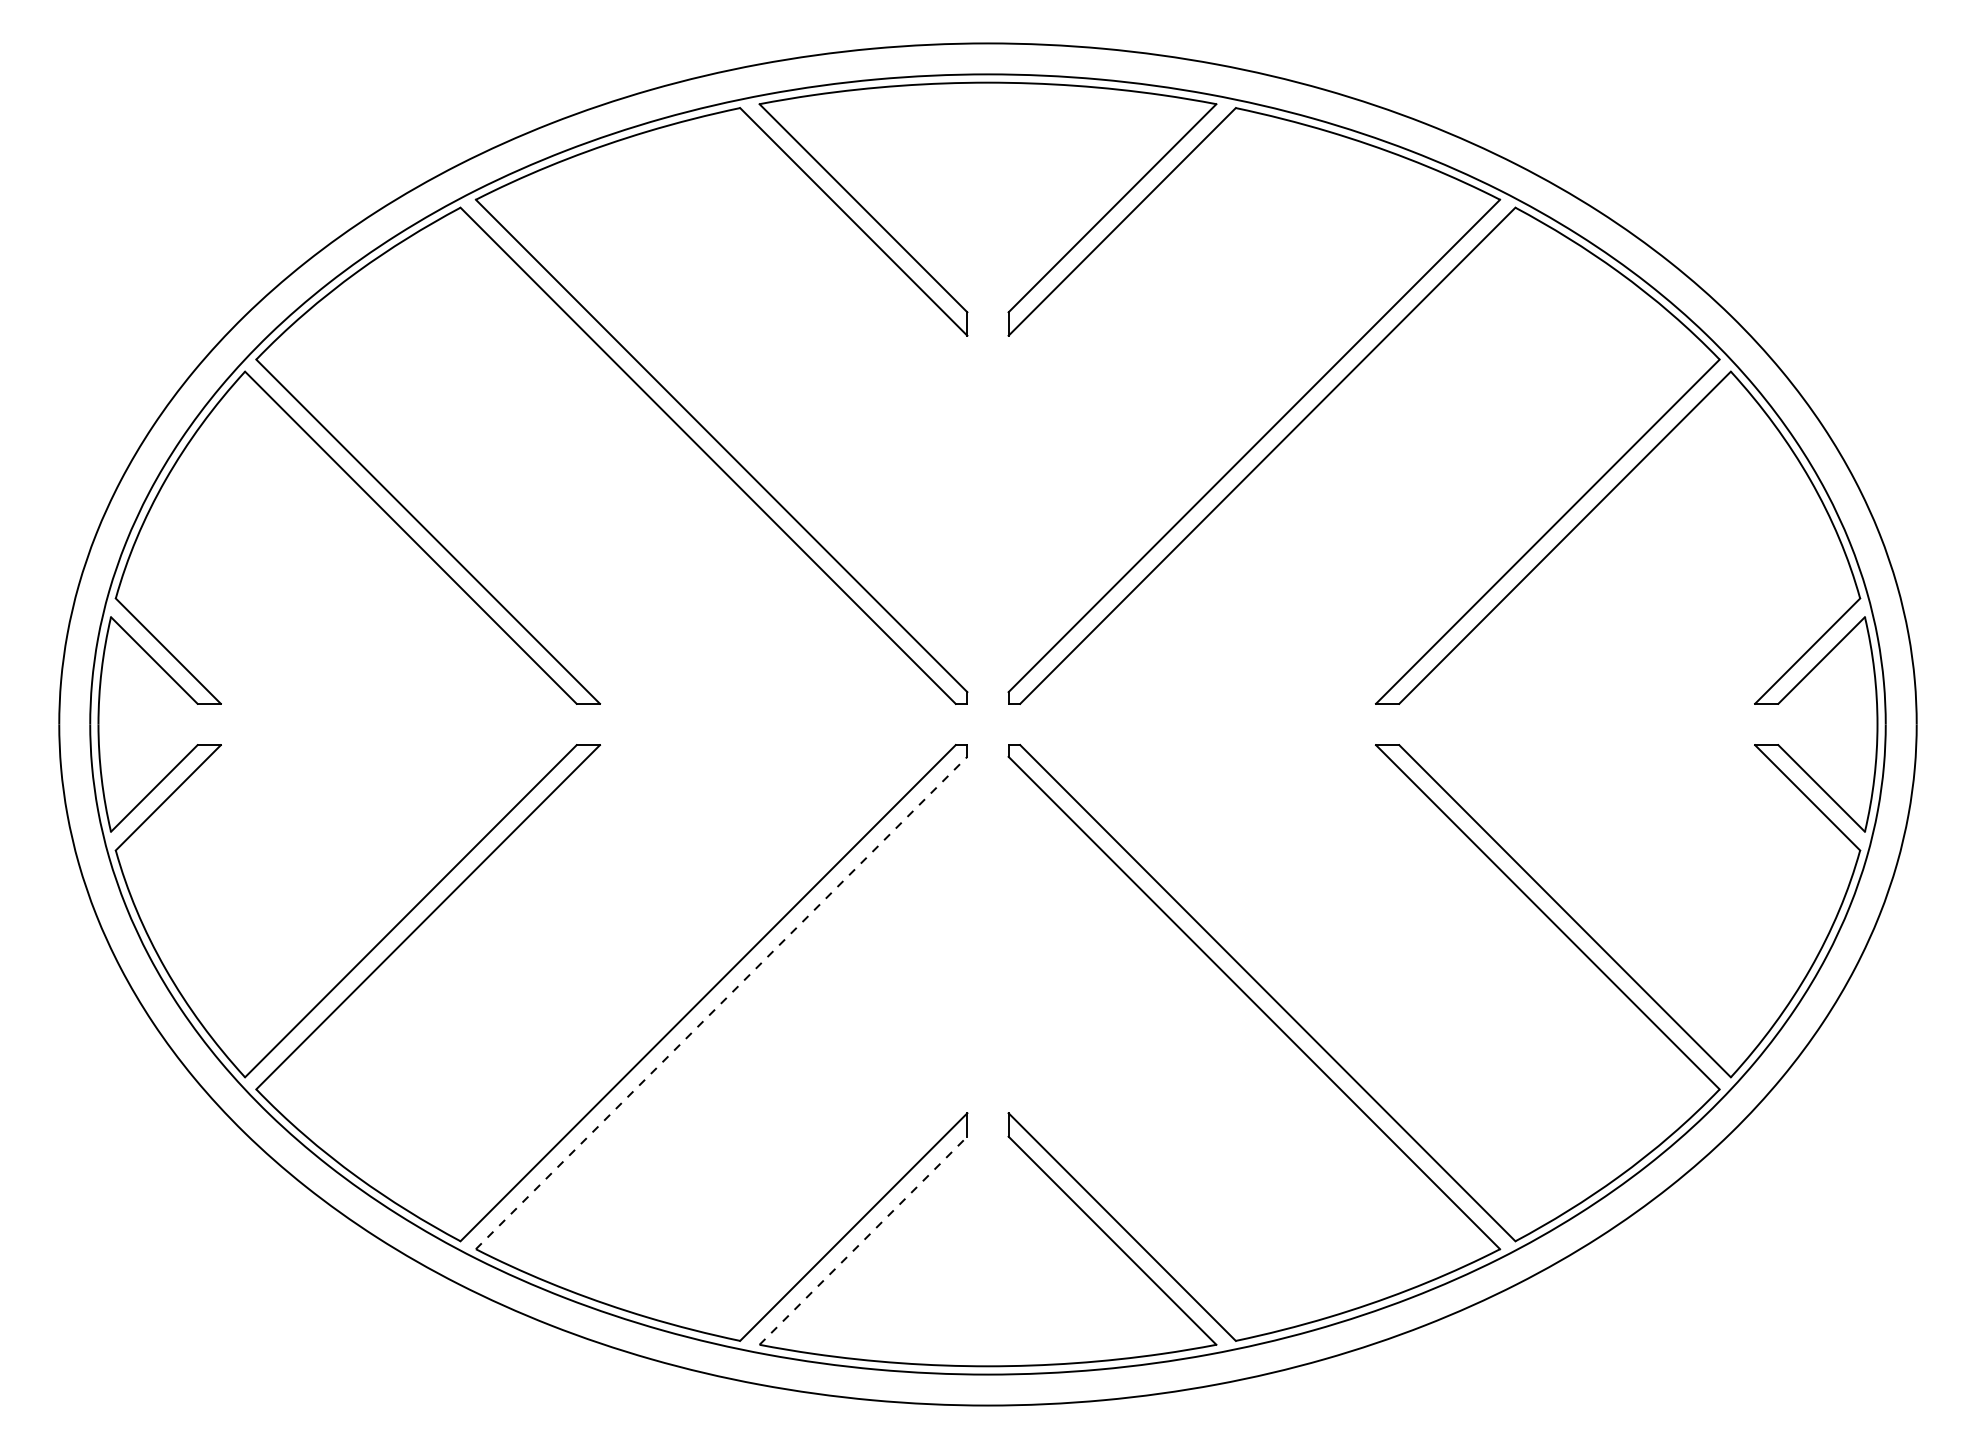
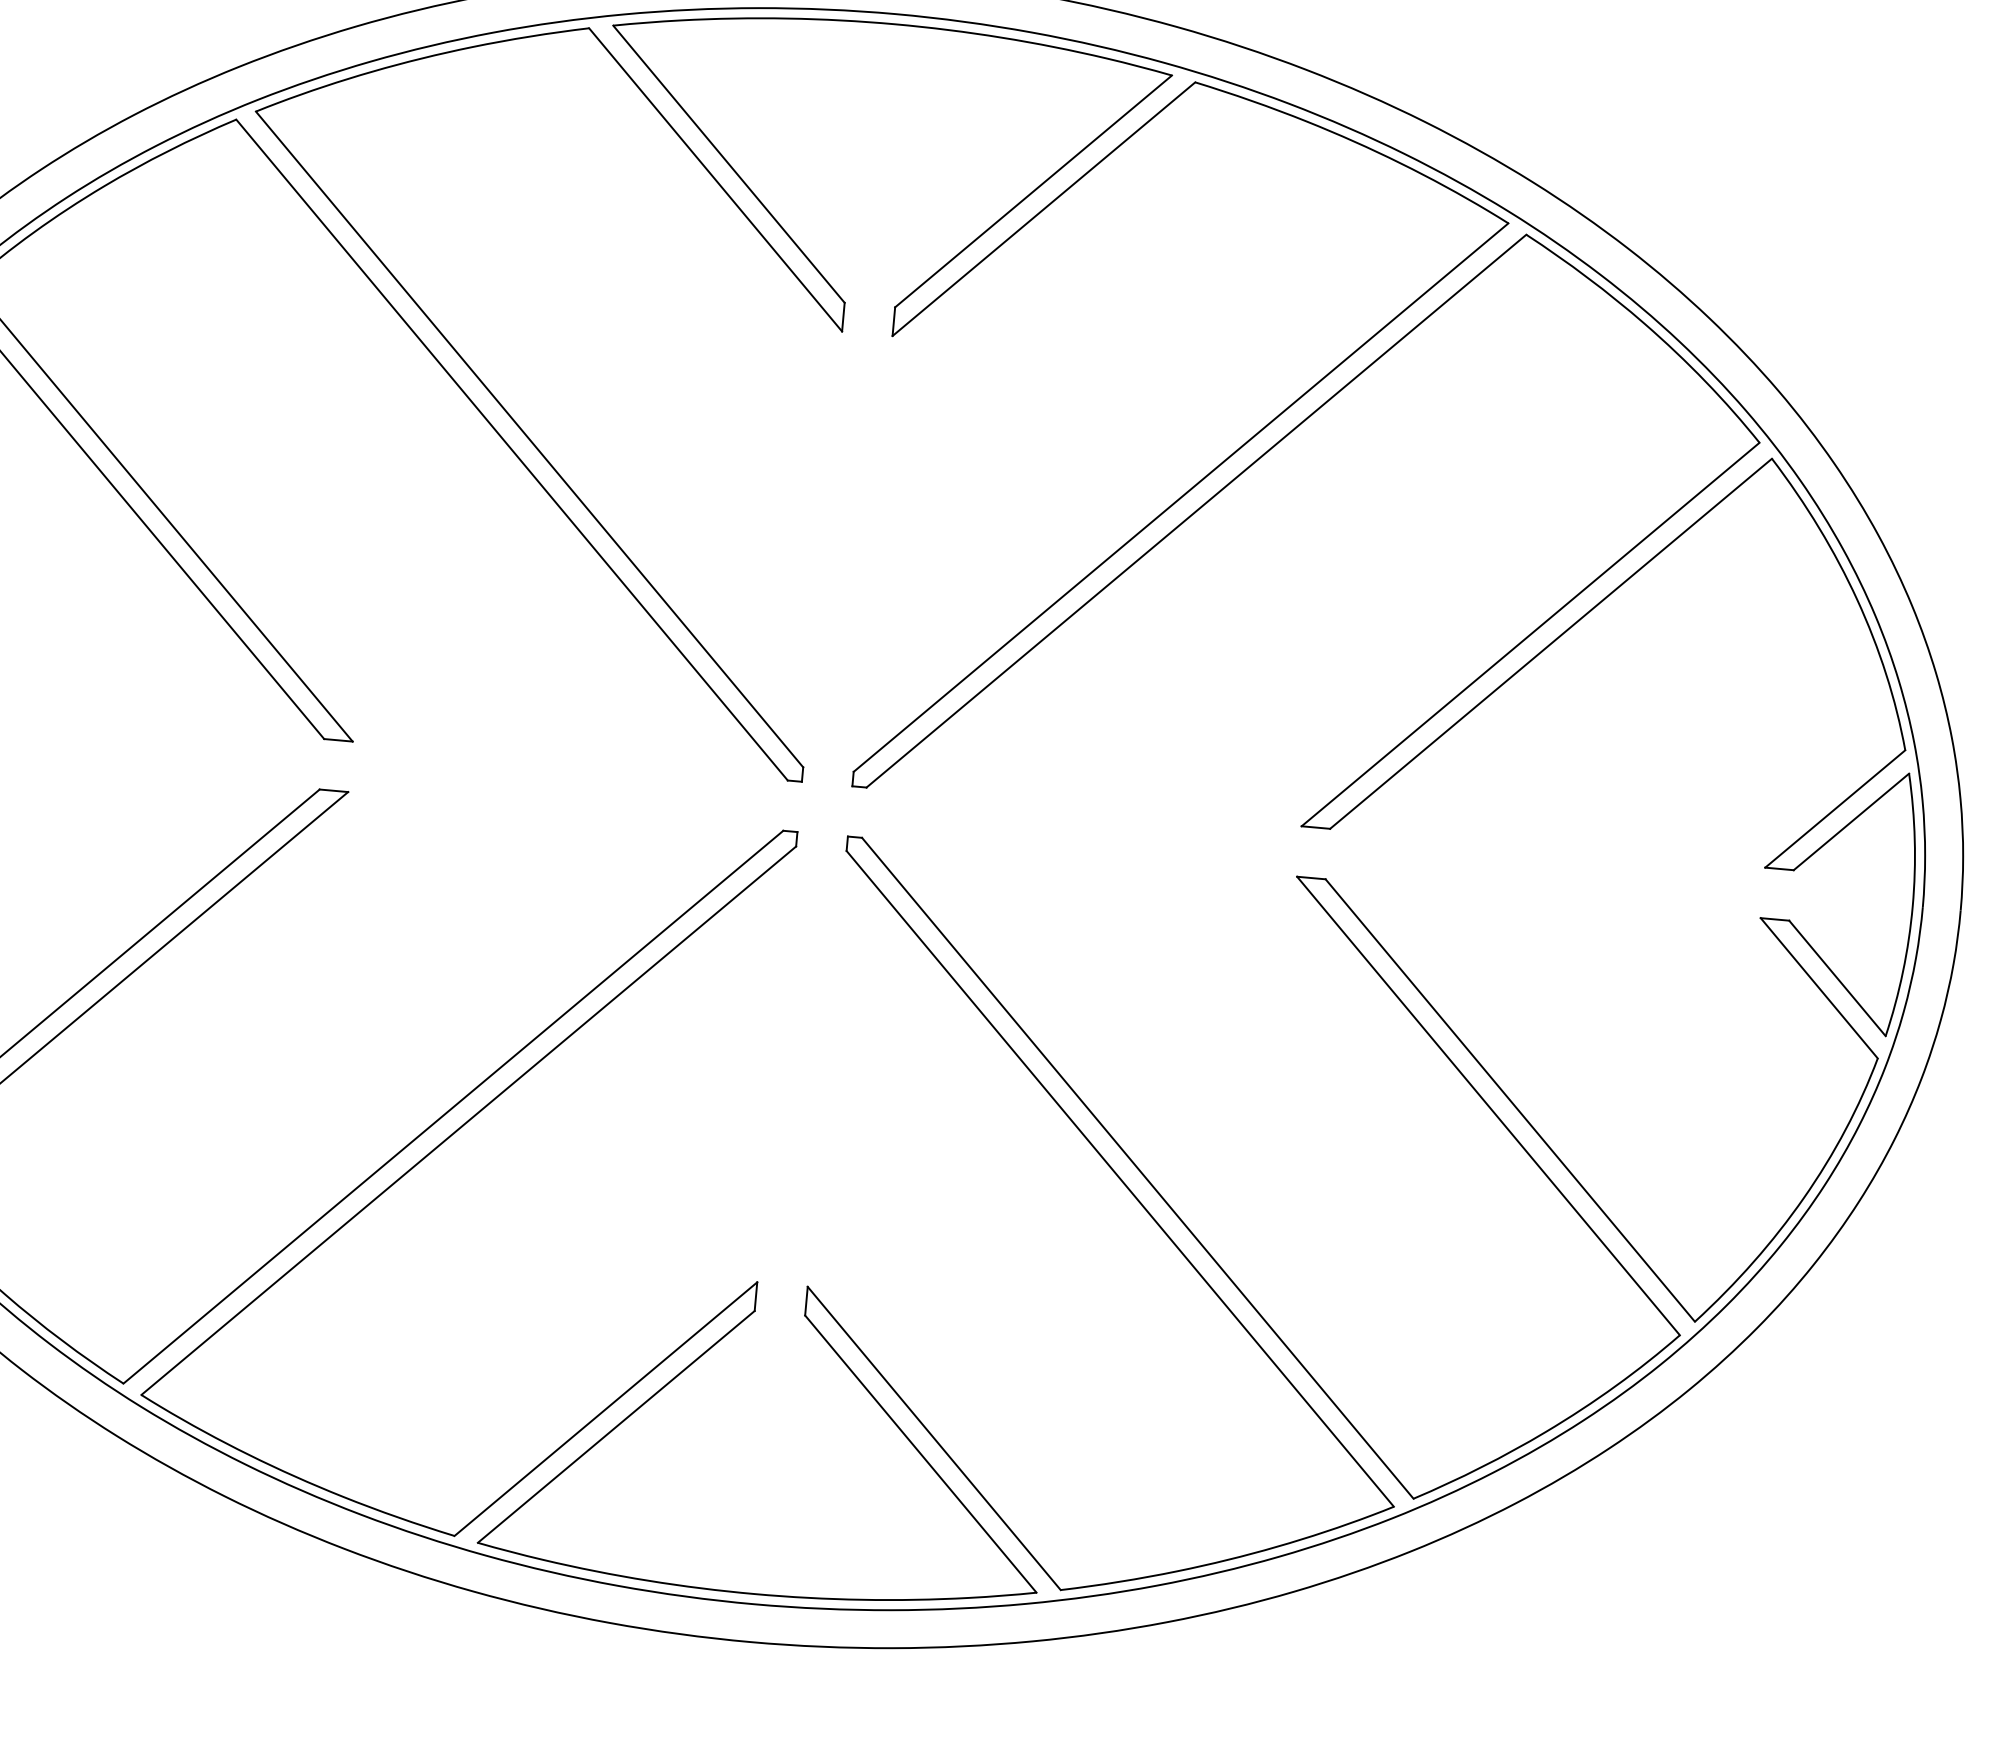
line: (721, 1003) -> (468, 1121), dashed -> solid
line: (863, 1240) -> (616, 1426), dashed -> solid

